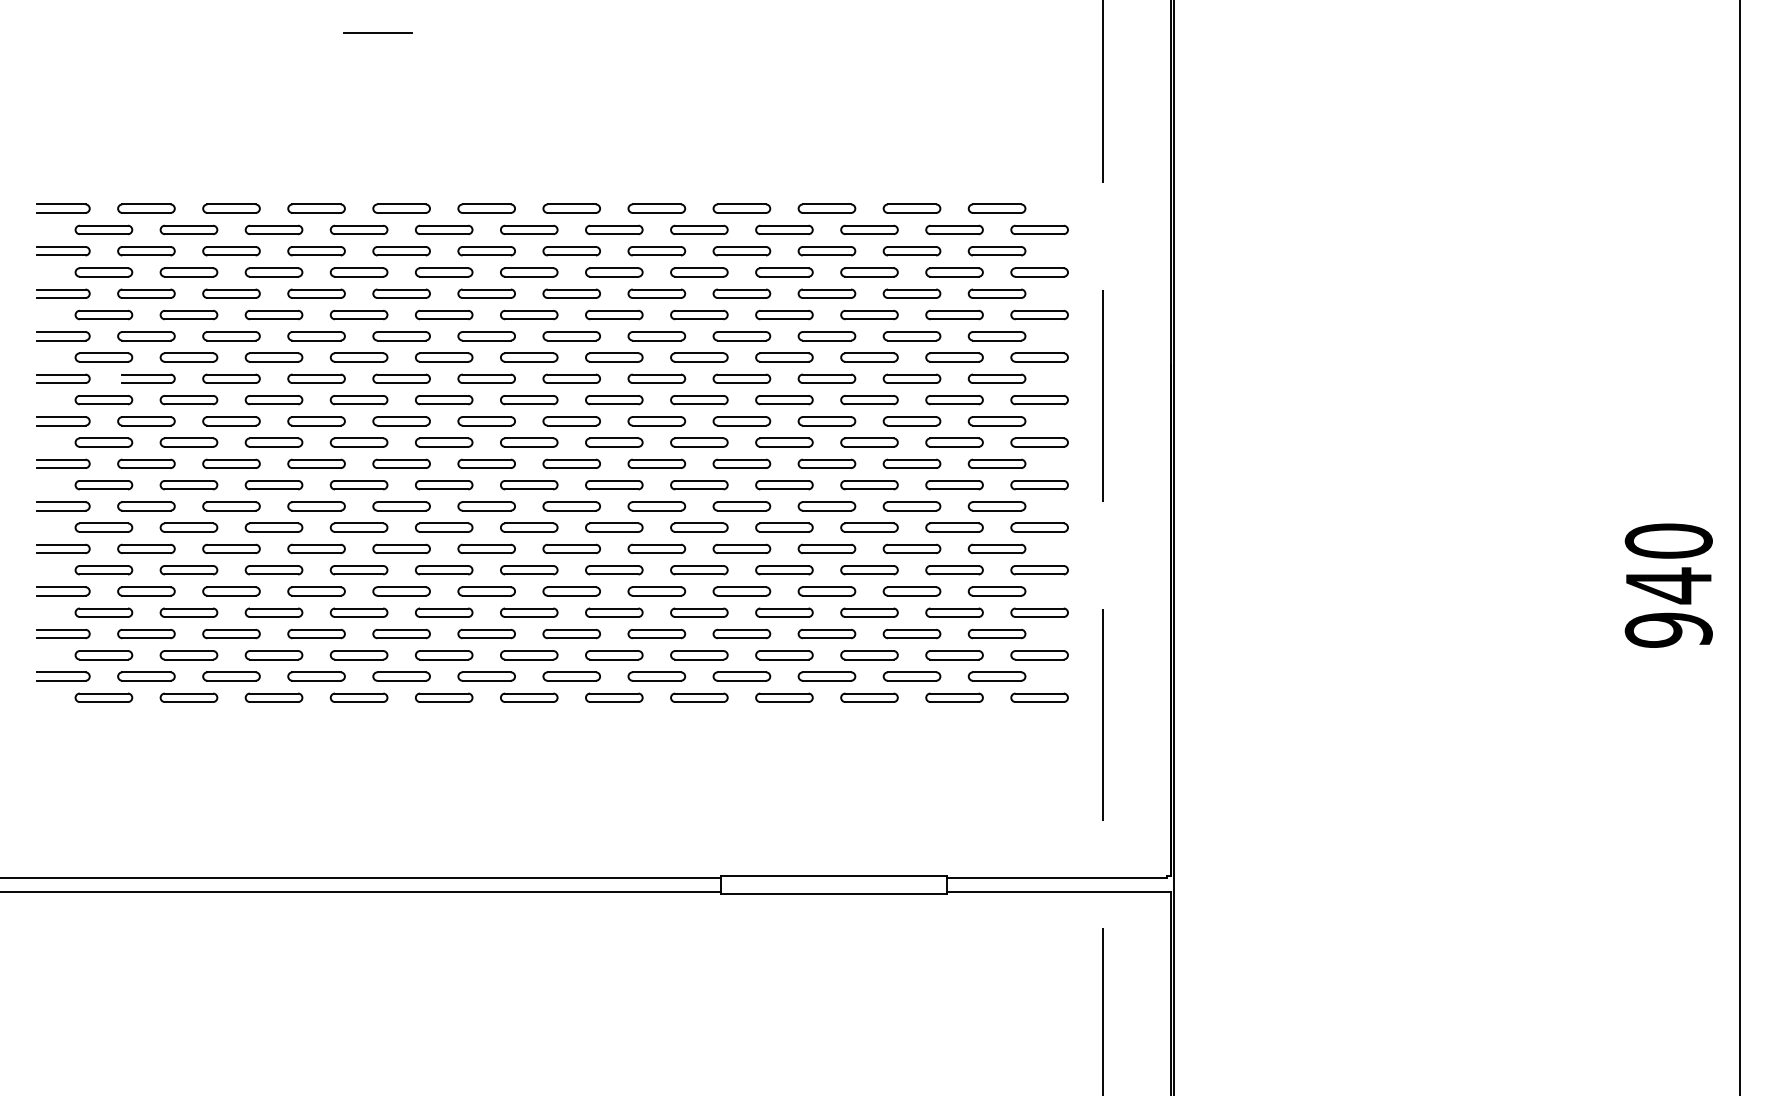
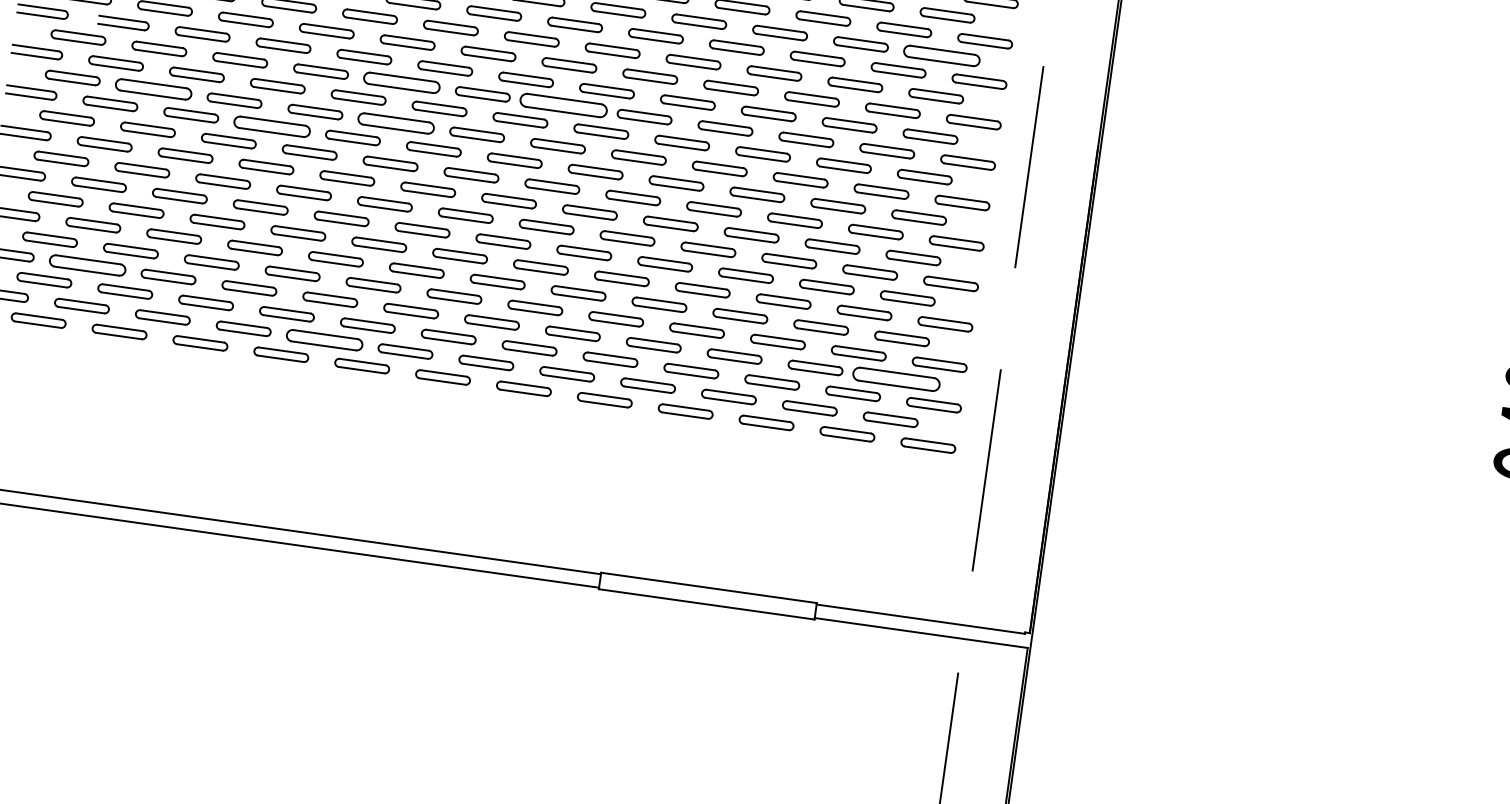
part: (996, 293) -> (941, 55), size x1.4
part: (444, 400) -> (402, 83), size x1.4
part: (614, 400) -> (563, 106), size x1.6
part: (188, 442) -> (153, 89), size x1.4
part: (444, 442) -> (396, 123), size x1.4
part: (316, 463) -> (272, 126), size x1.4
part: (996, 633) -> (895, 378), size x1.6
part: (146, 634) -> (87, 266), size x1.4
part: (401, 676) -> (324, 340), size x1.4

